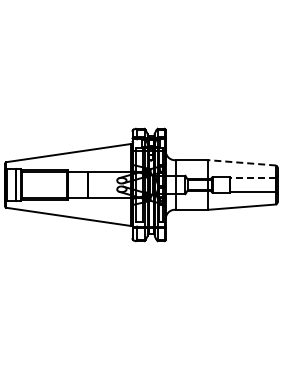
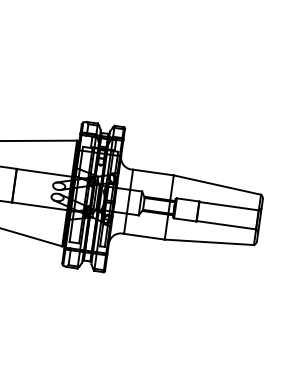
line: (241, 162) -> (216, 184), dashed -> solid
line: (253, 177) -> (229, 206), dashed -> solid

